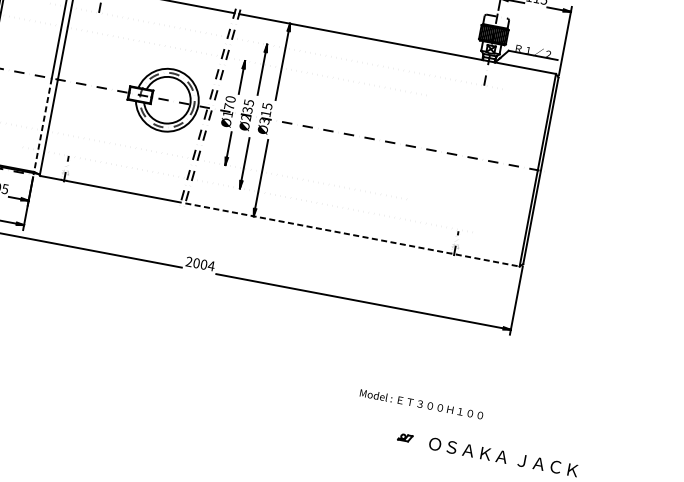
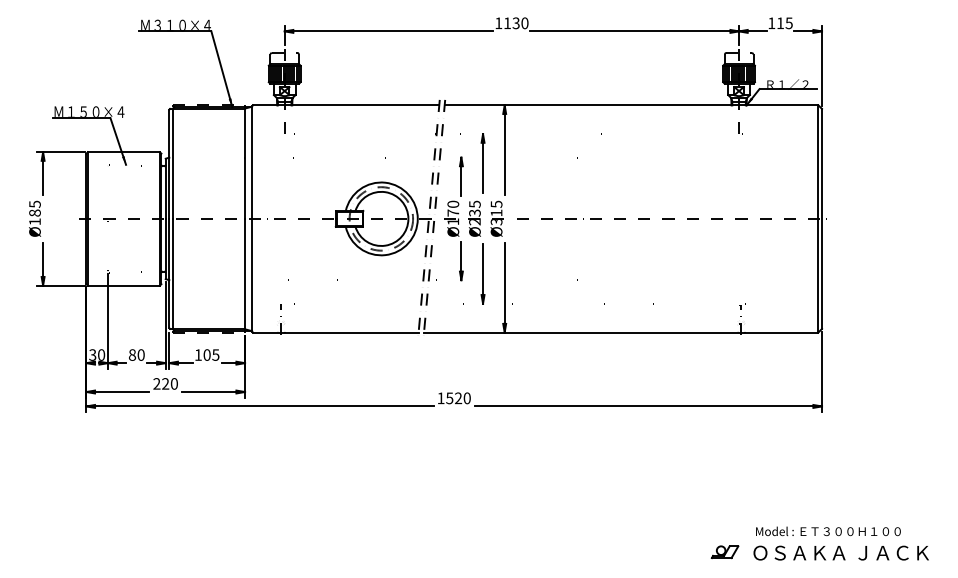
line: (43, 125) -> (245, 274), dashed -> solid
line: (352, 234) -> (621, 332), dashed -> solid
text: (200, 264) -> (454, 398), 2004 -> 1520
text: (421, 404) -> (828, 531), moved
part: (404, 437) -> (724, 552), size x1.67

